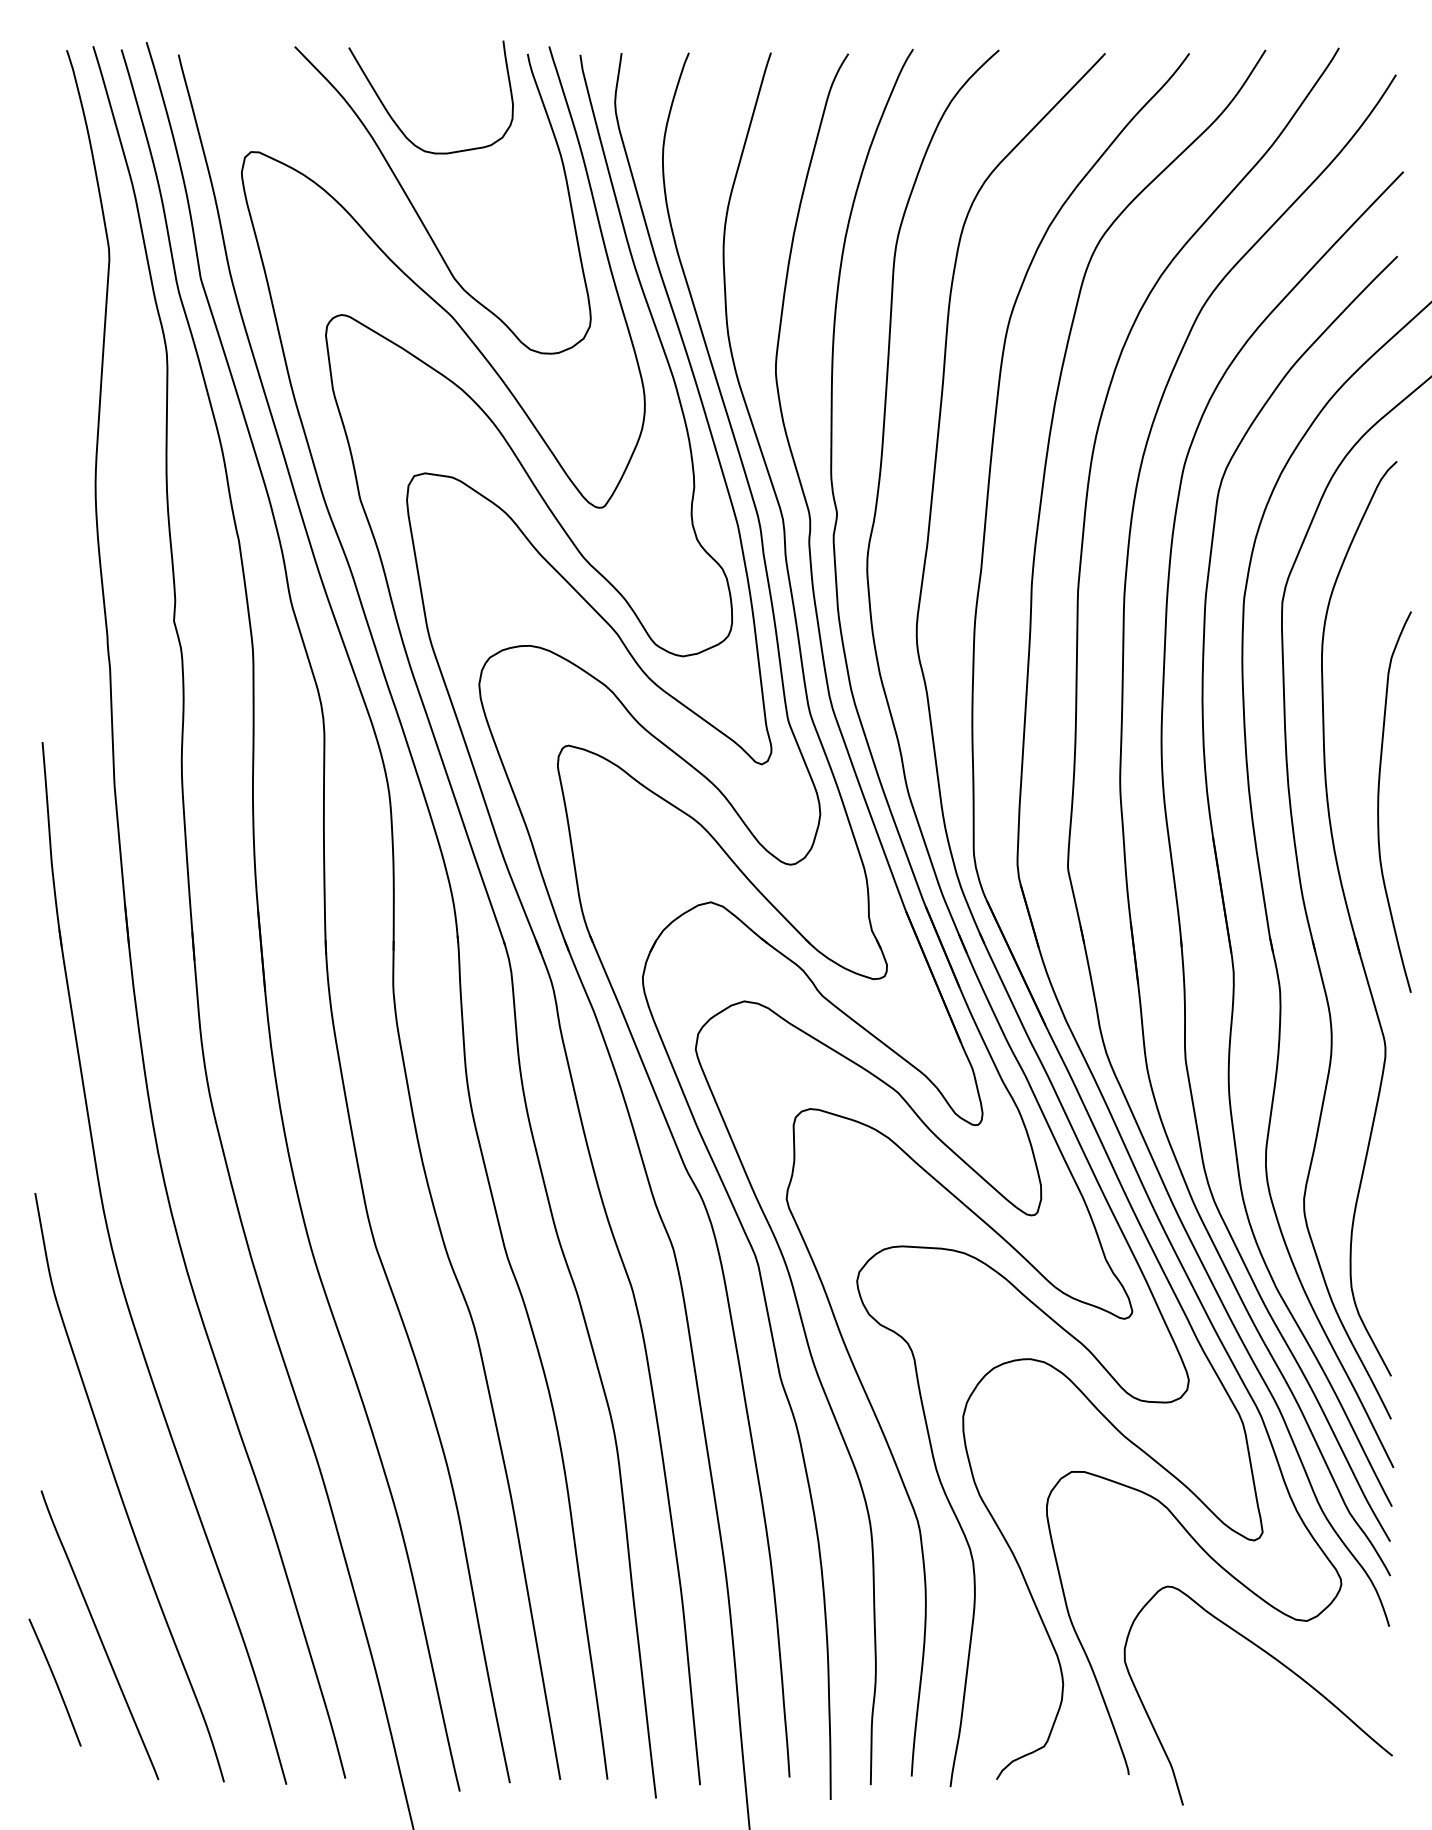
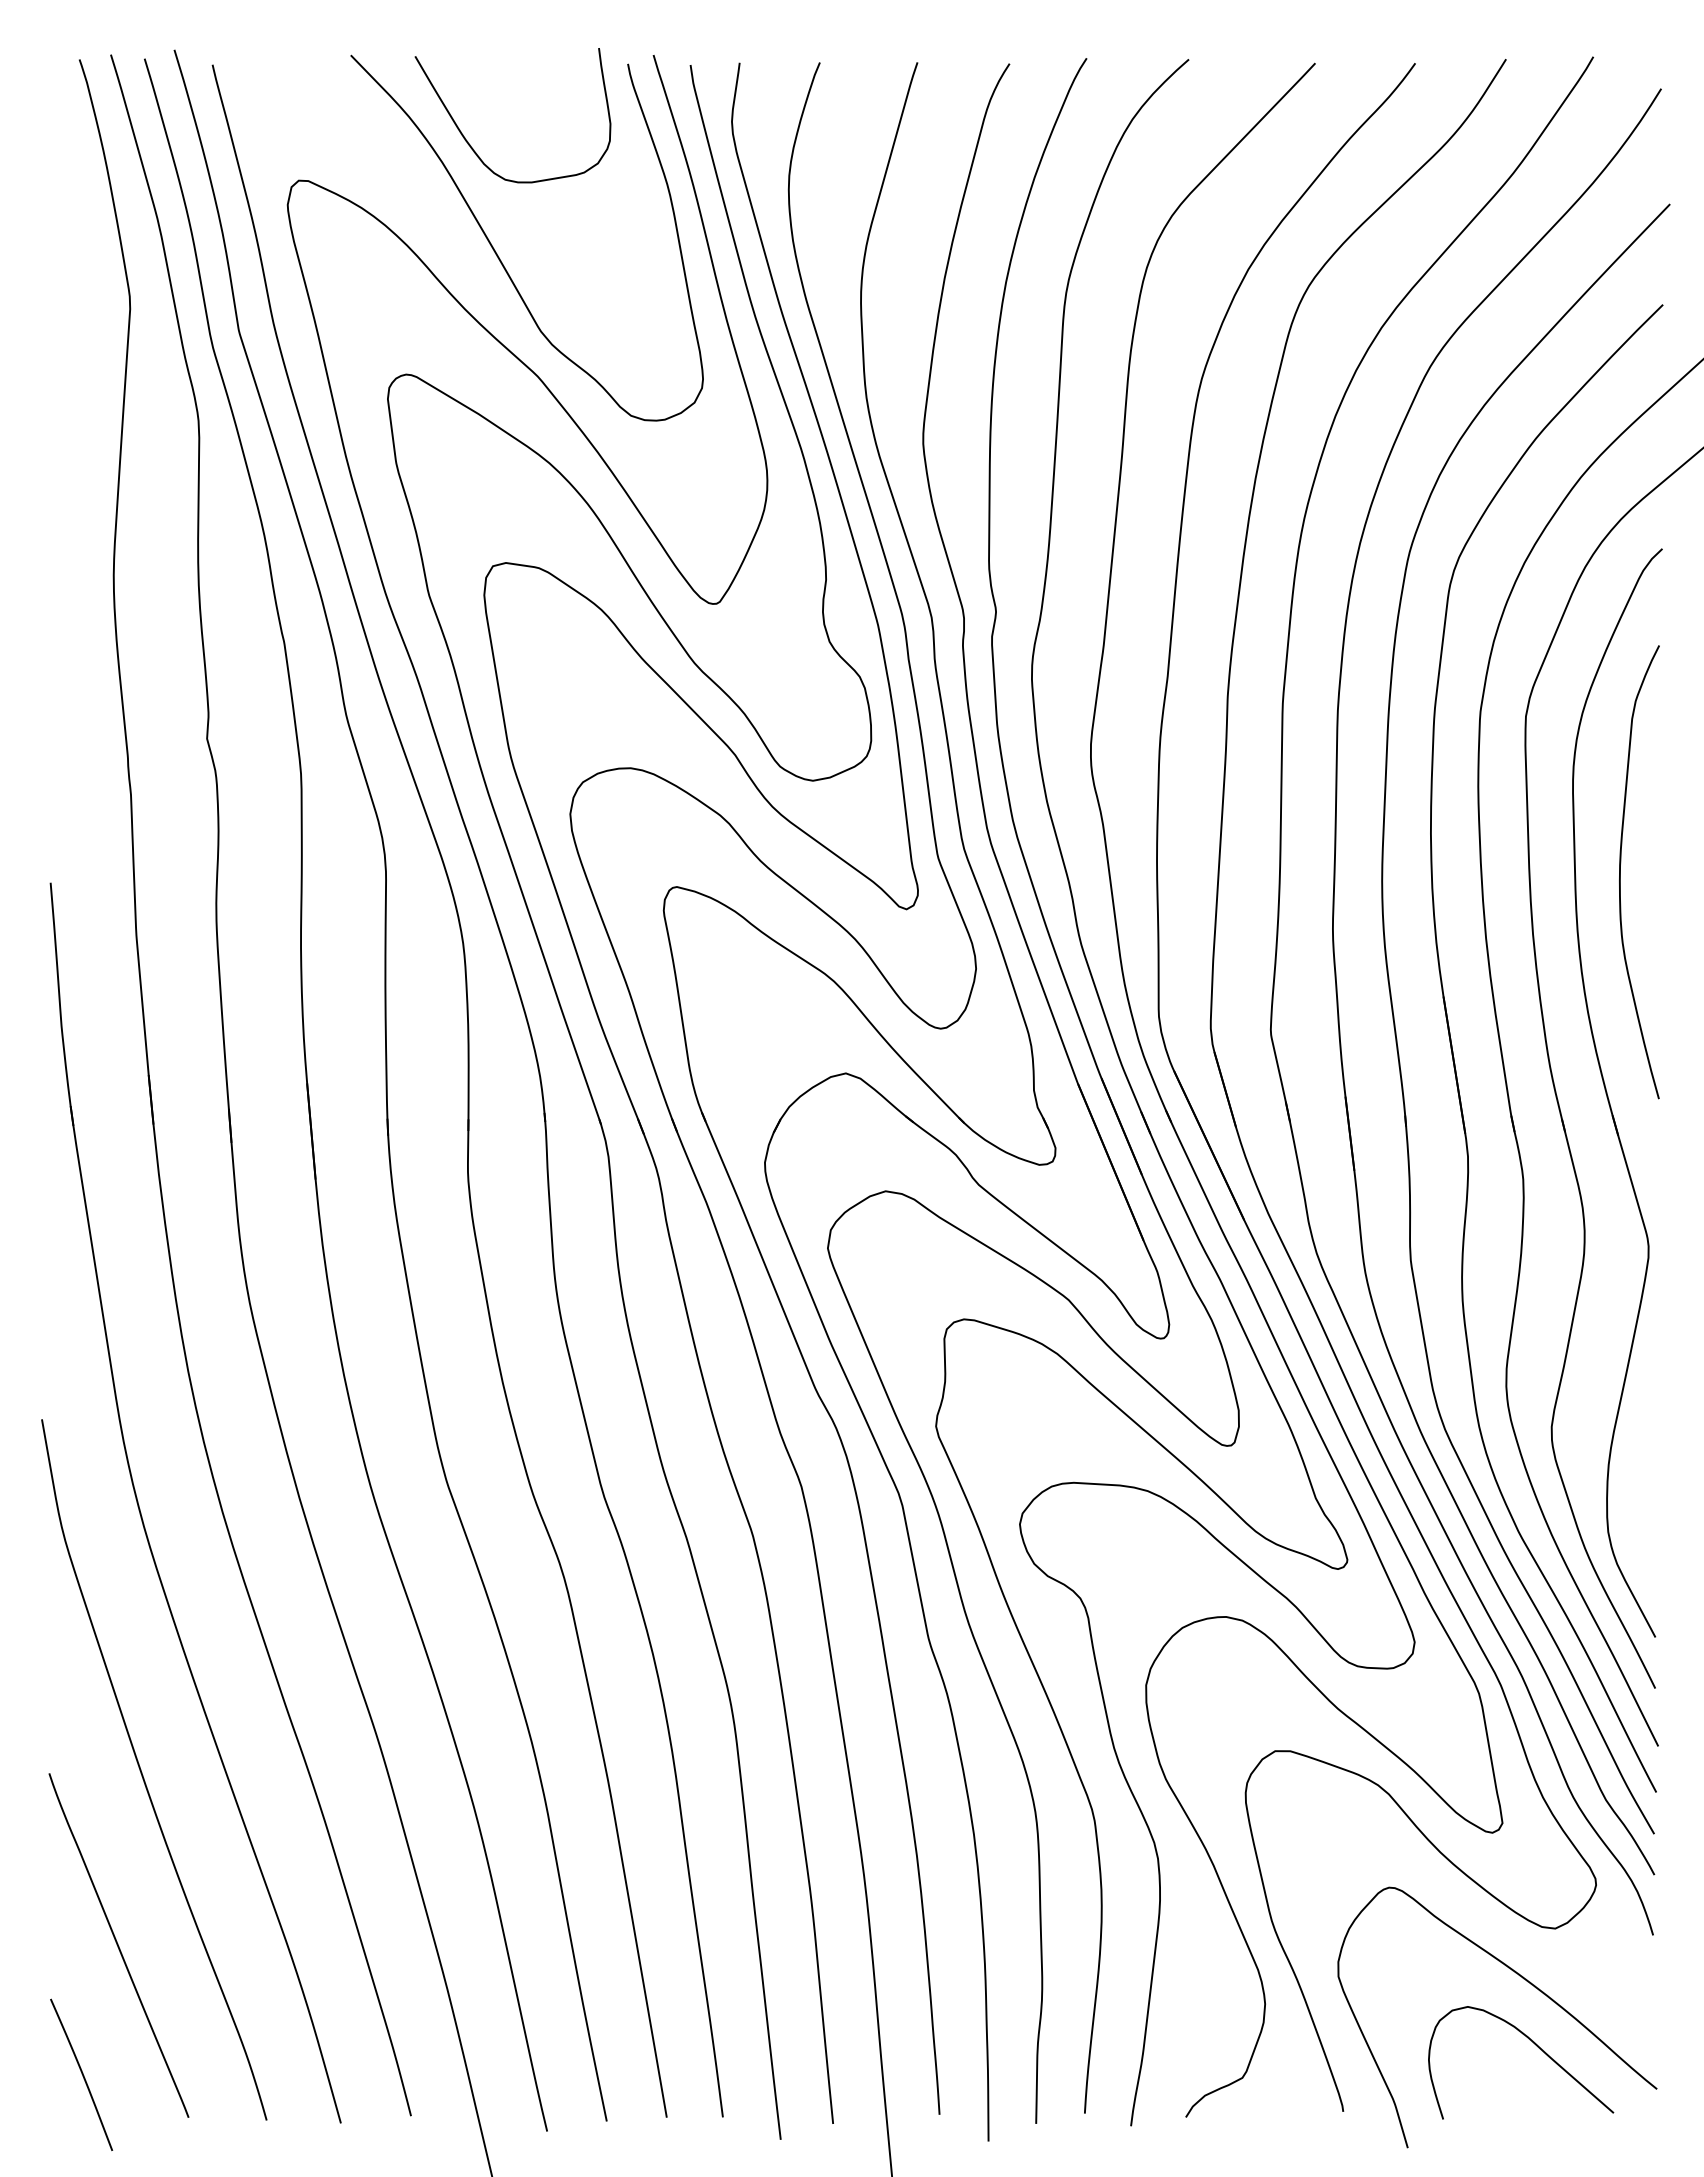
curve: (1378, 802) -> (1620, 872), moved
curve: (55, 1682) -> (81, 2074), moved
curve: (1291, 1720) -> (1536, 2046), added

